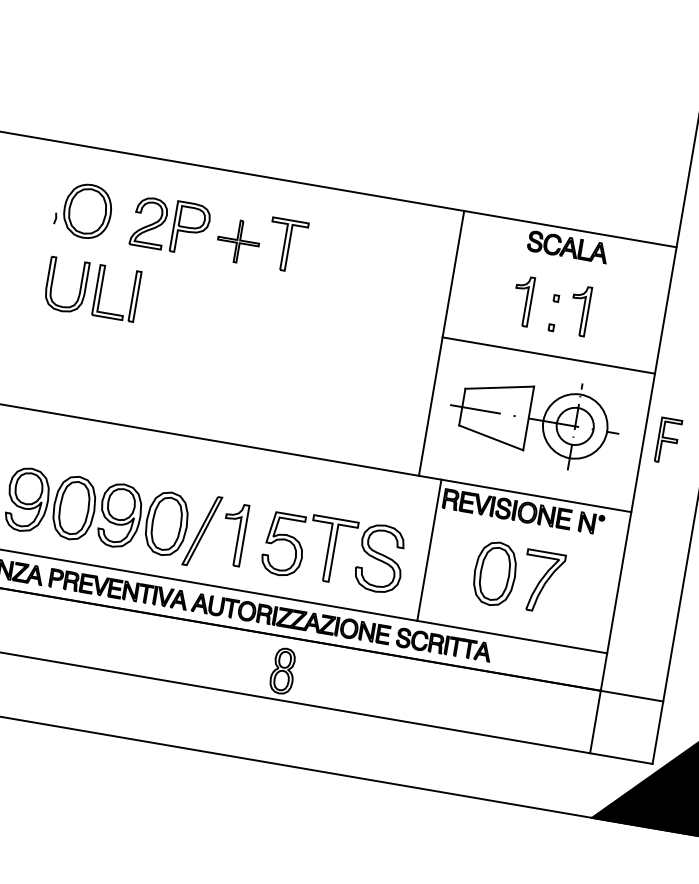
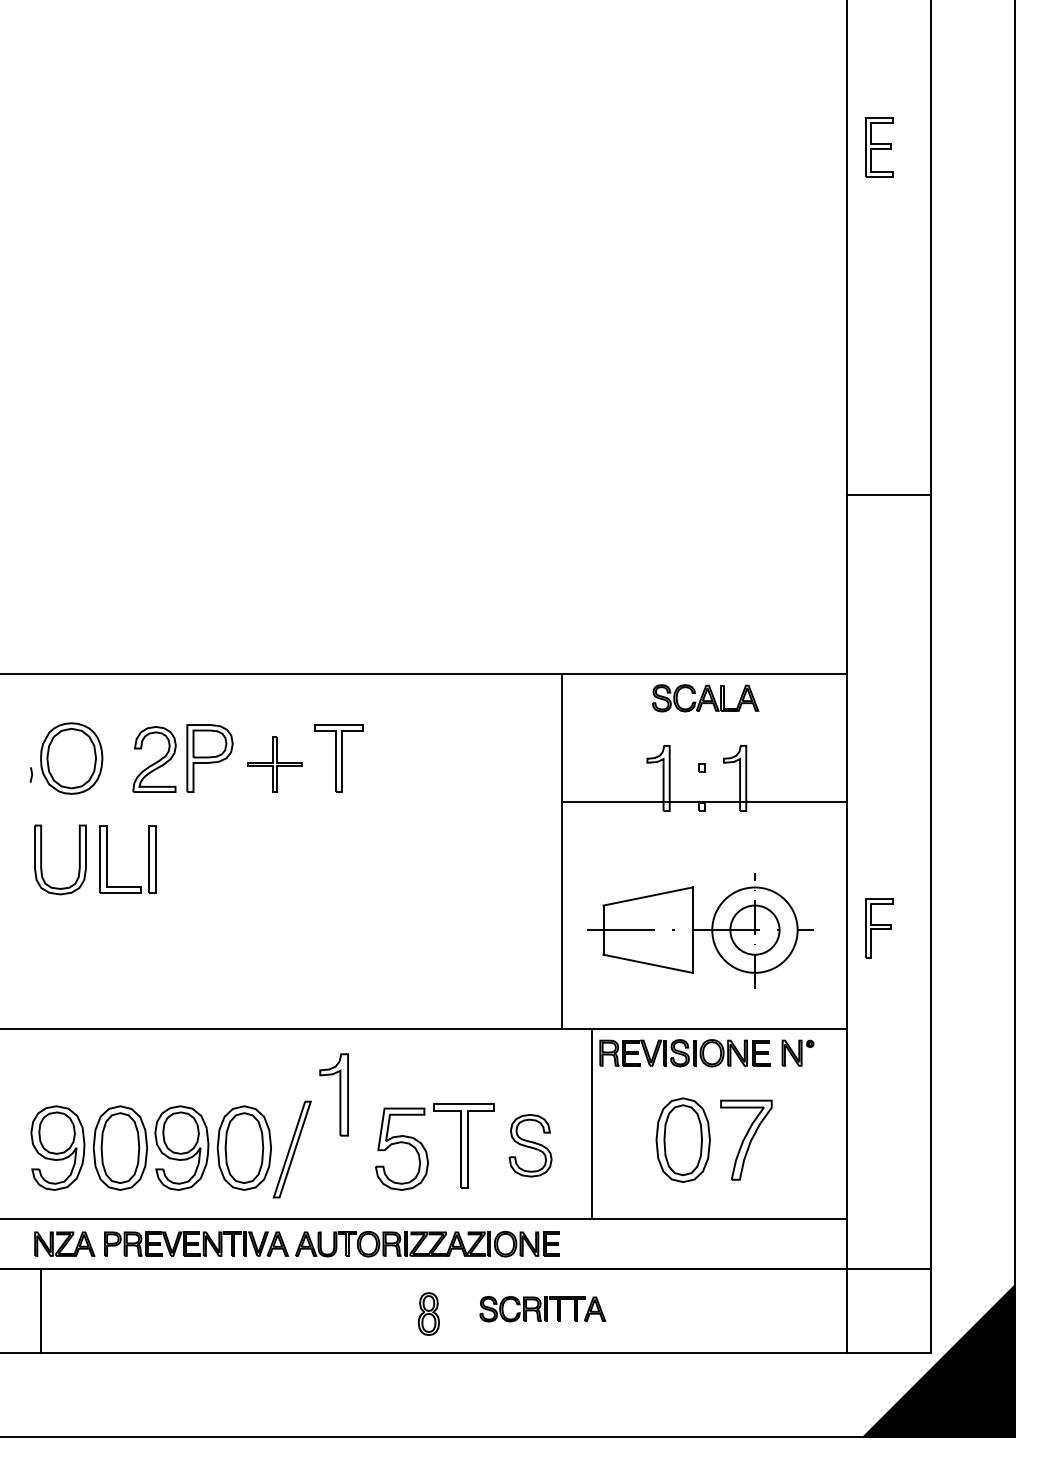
line: (548, 355) -> (704, 801), moved
part: (233, 534) -> (333, 1094), moved
part: (380, 558) -> (530, 1145), size x0.7
part: (443, 645) -> (542, 1309), moved
part: (282, 670) -> (428, 1313), size x0.7

